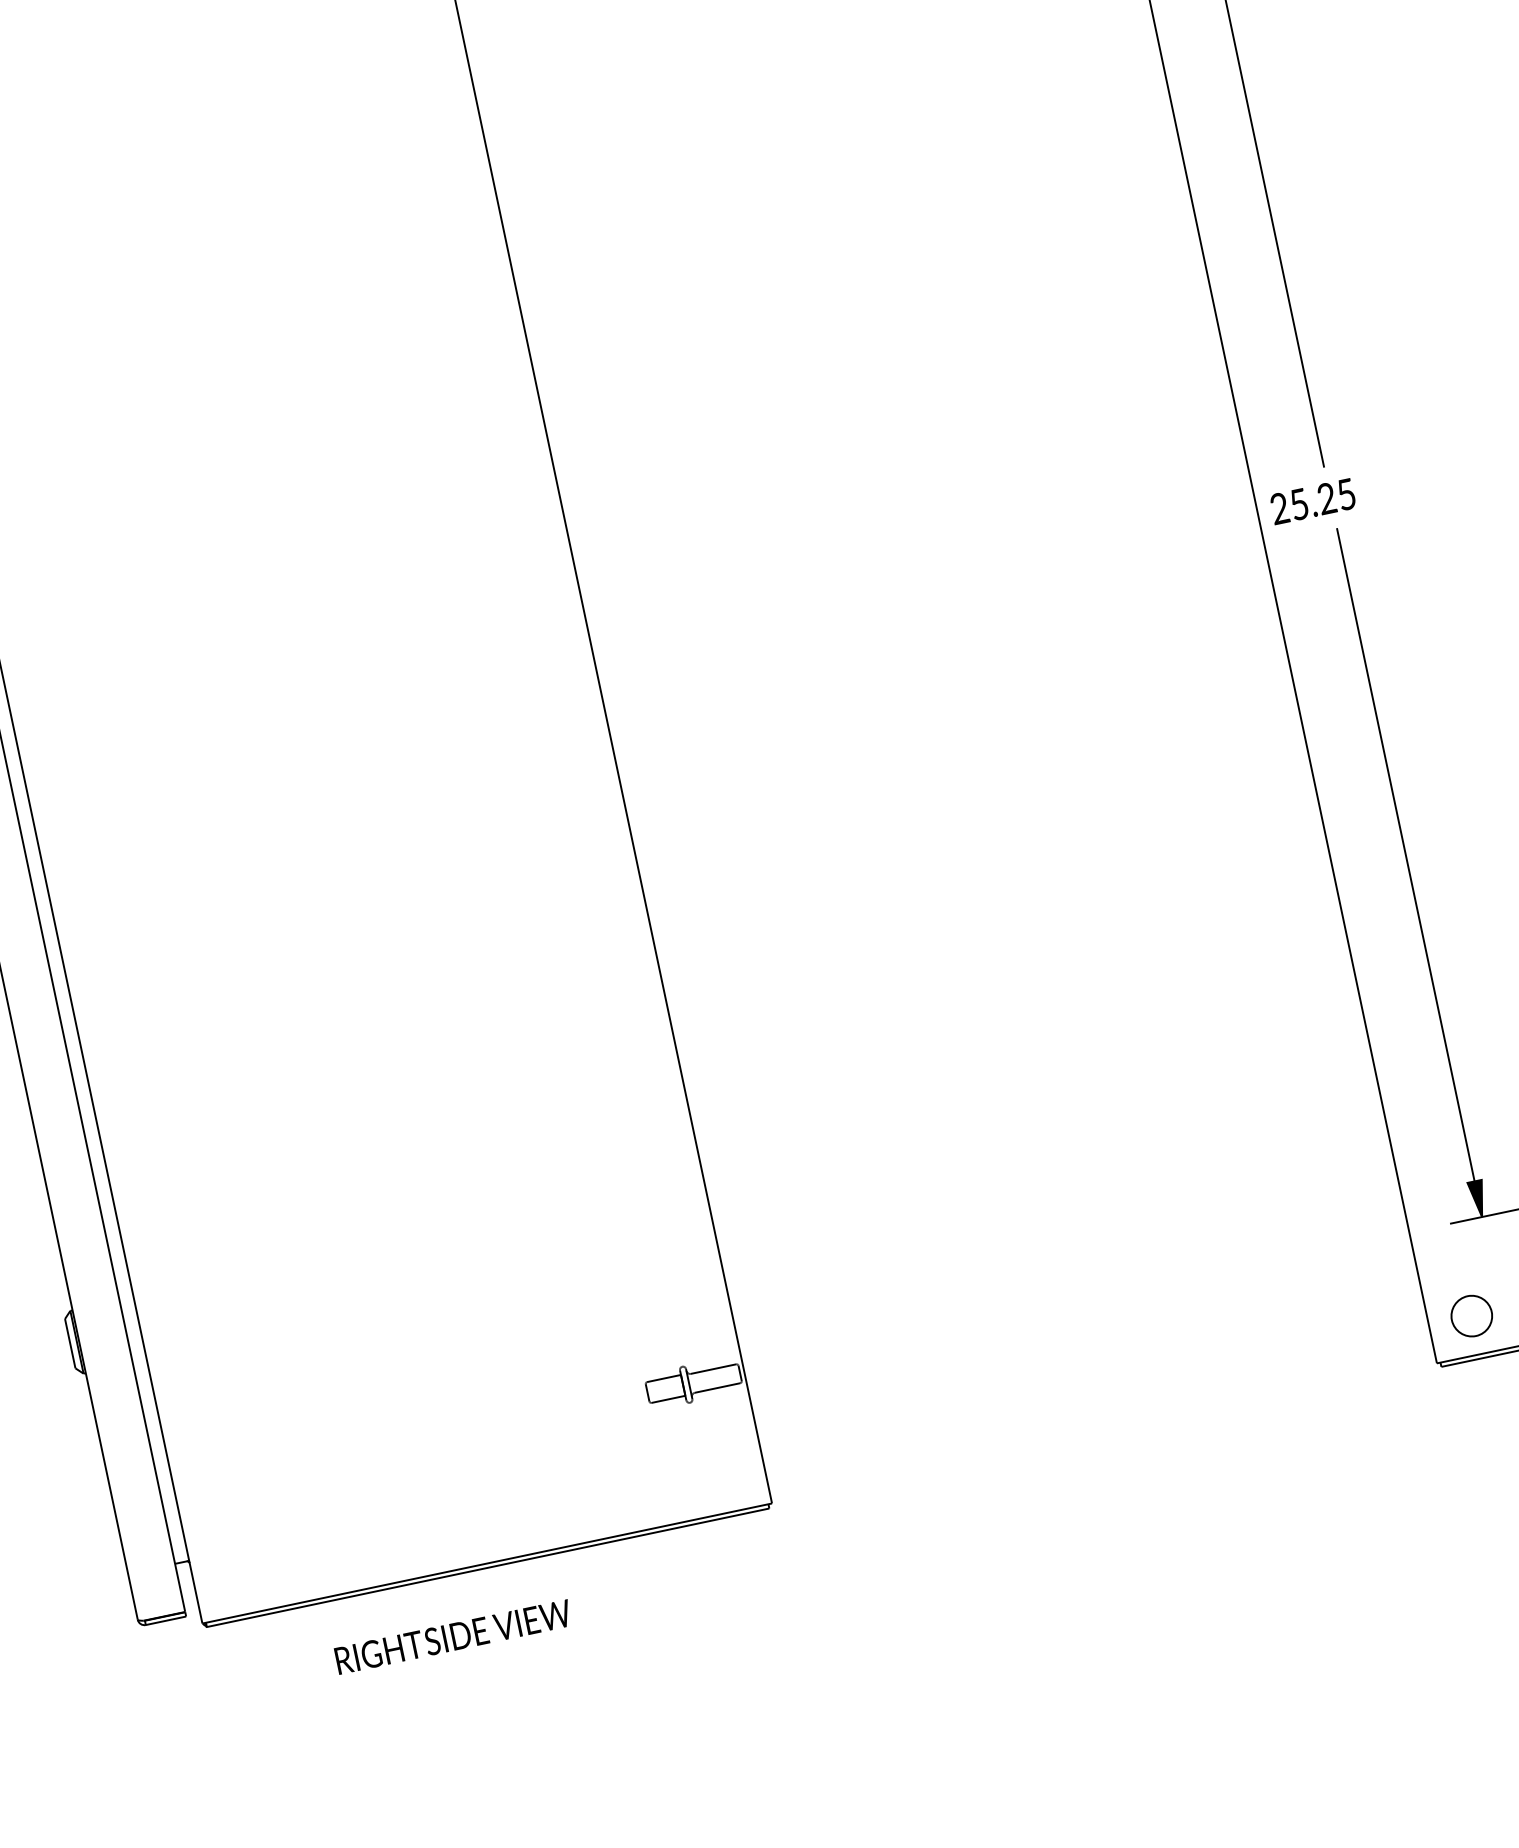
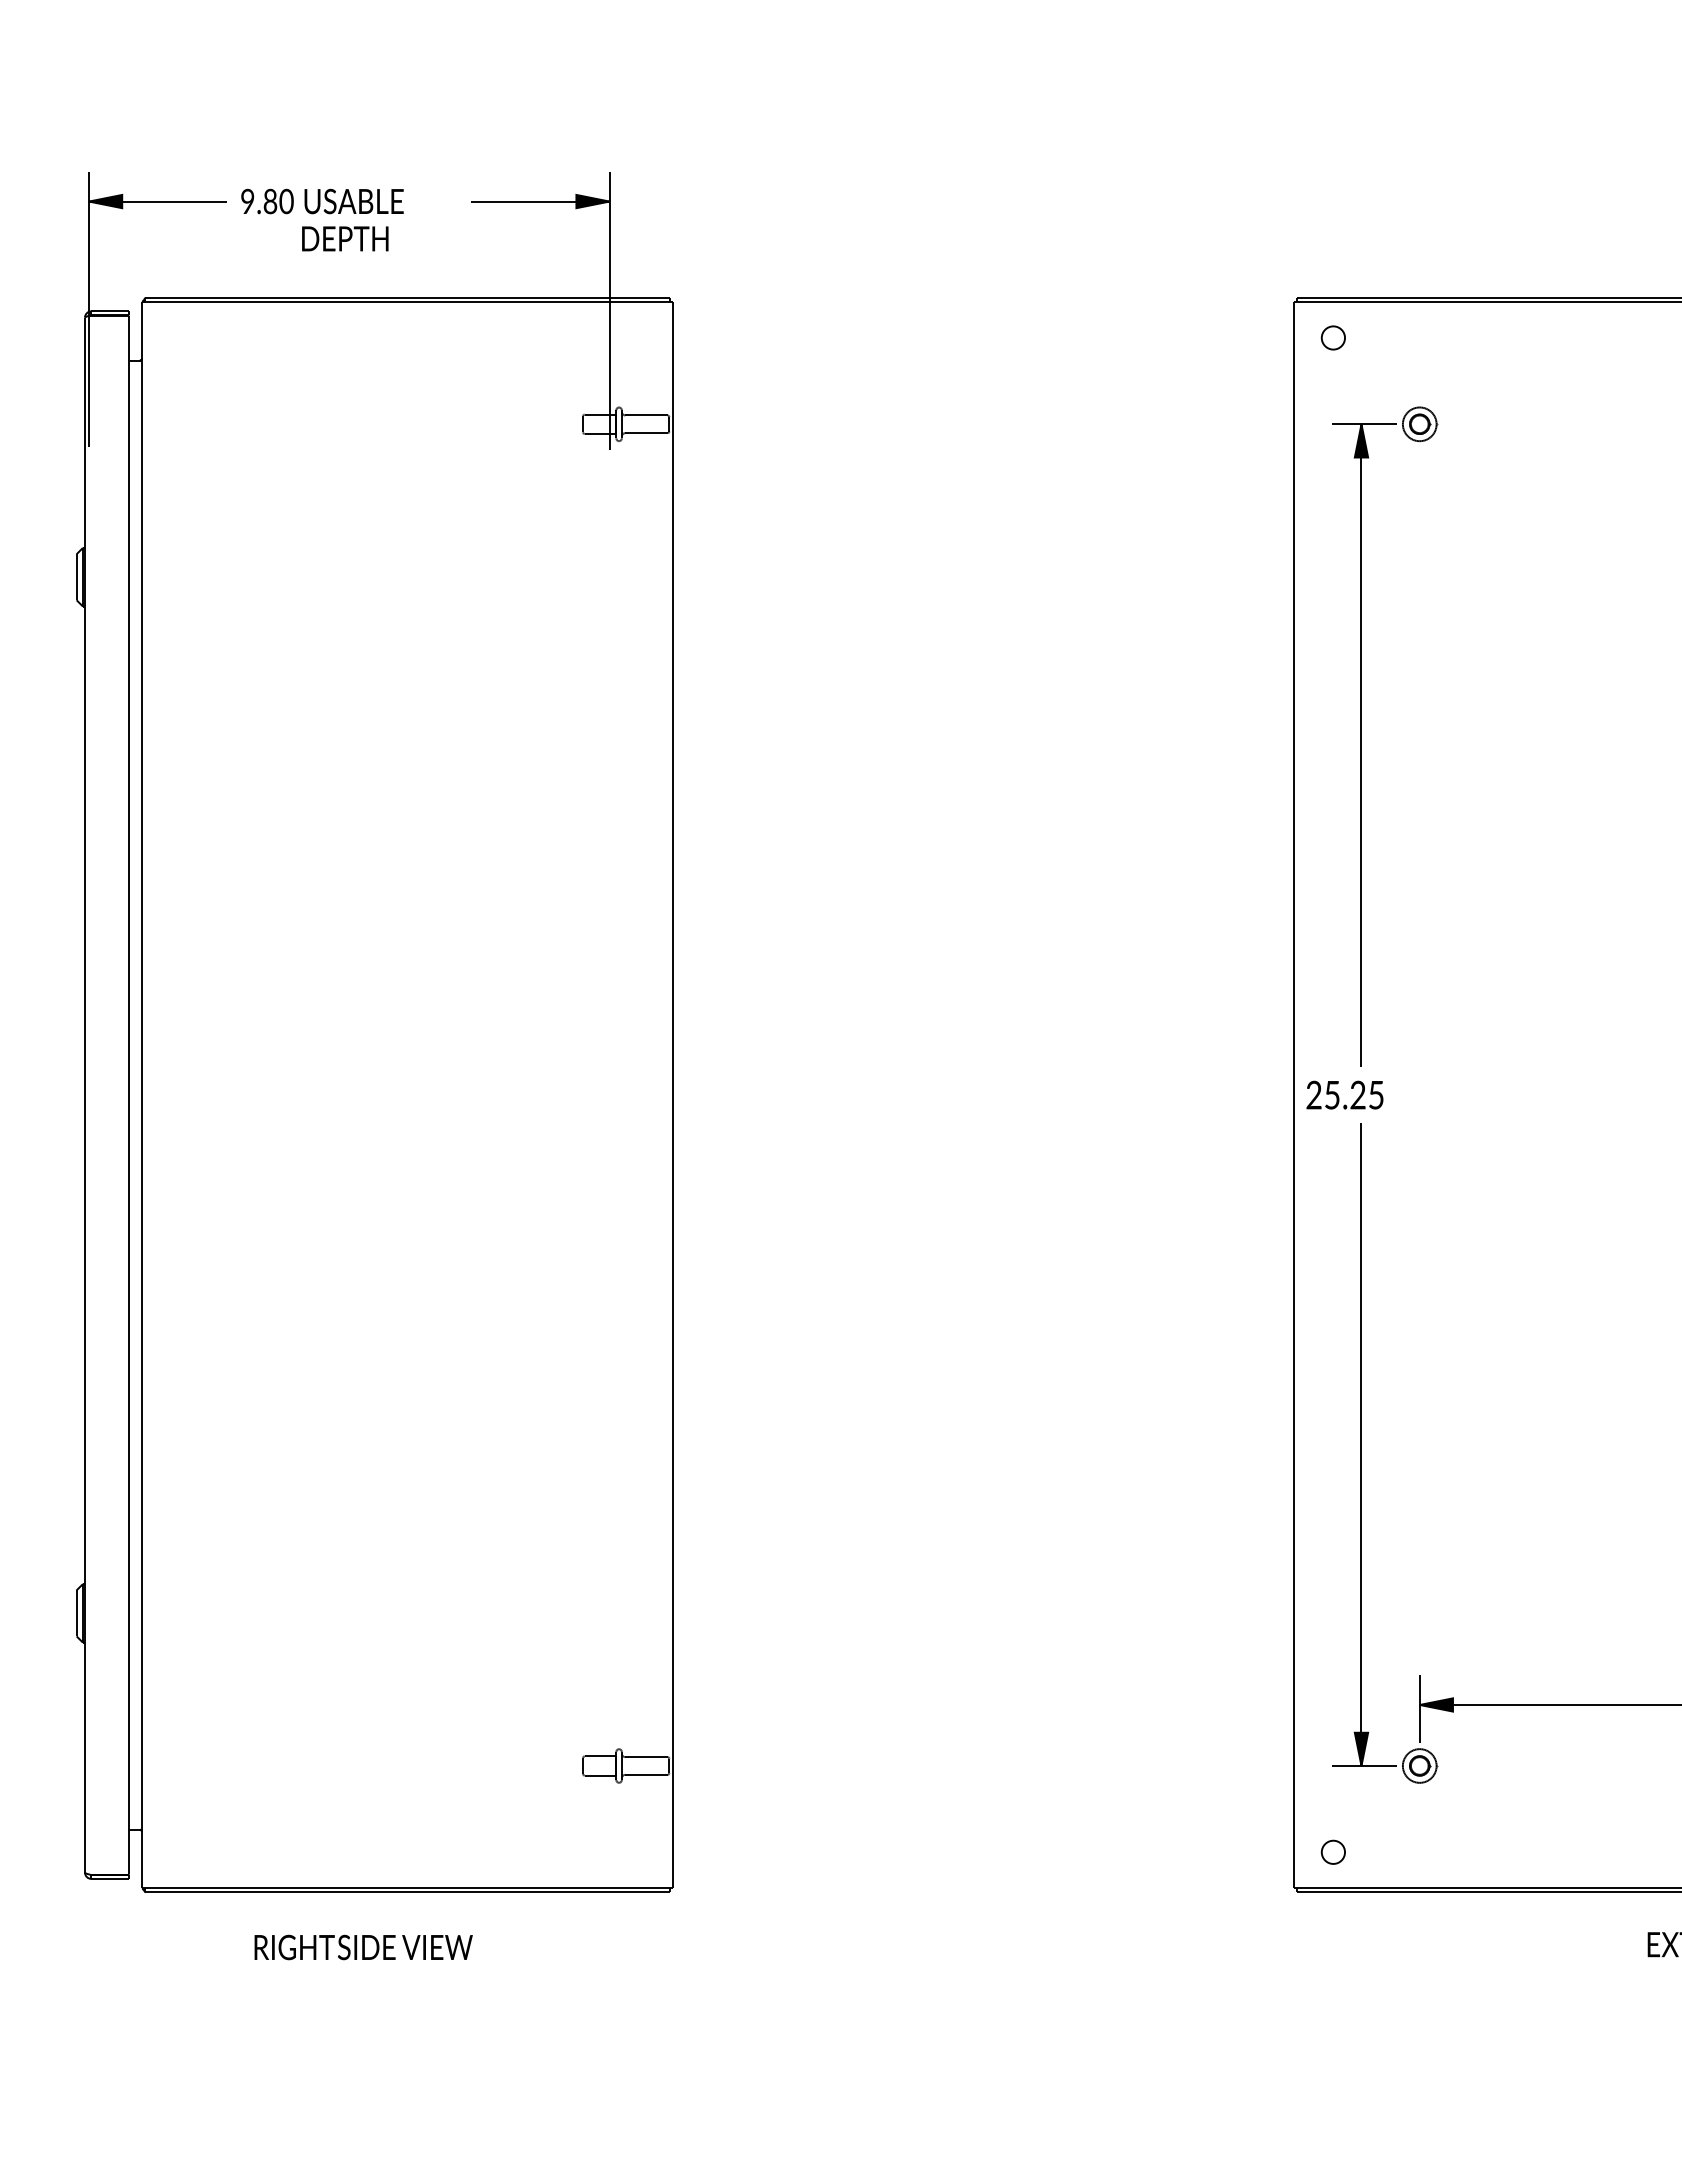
part: (1470, 1315) -> (1332, 1851), size x0.62

